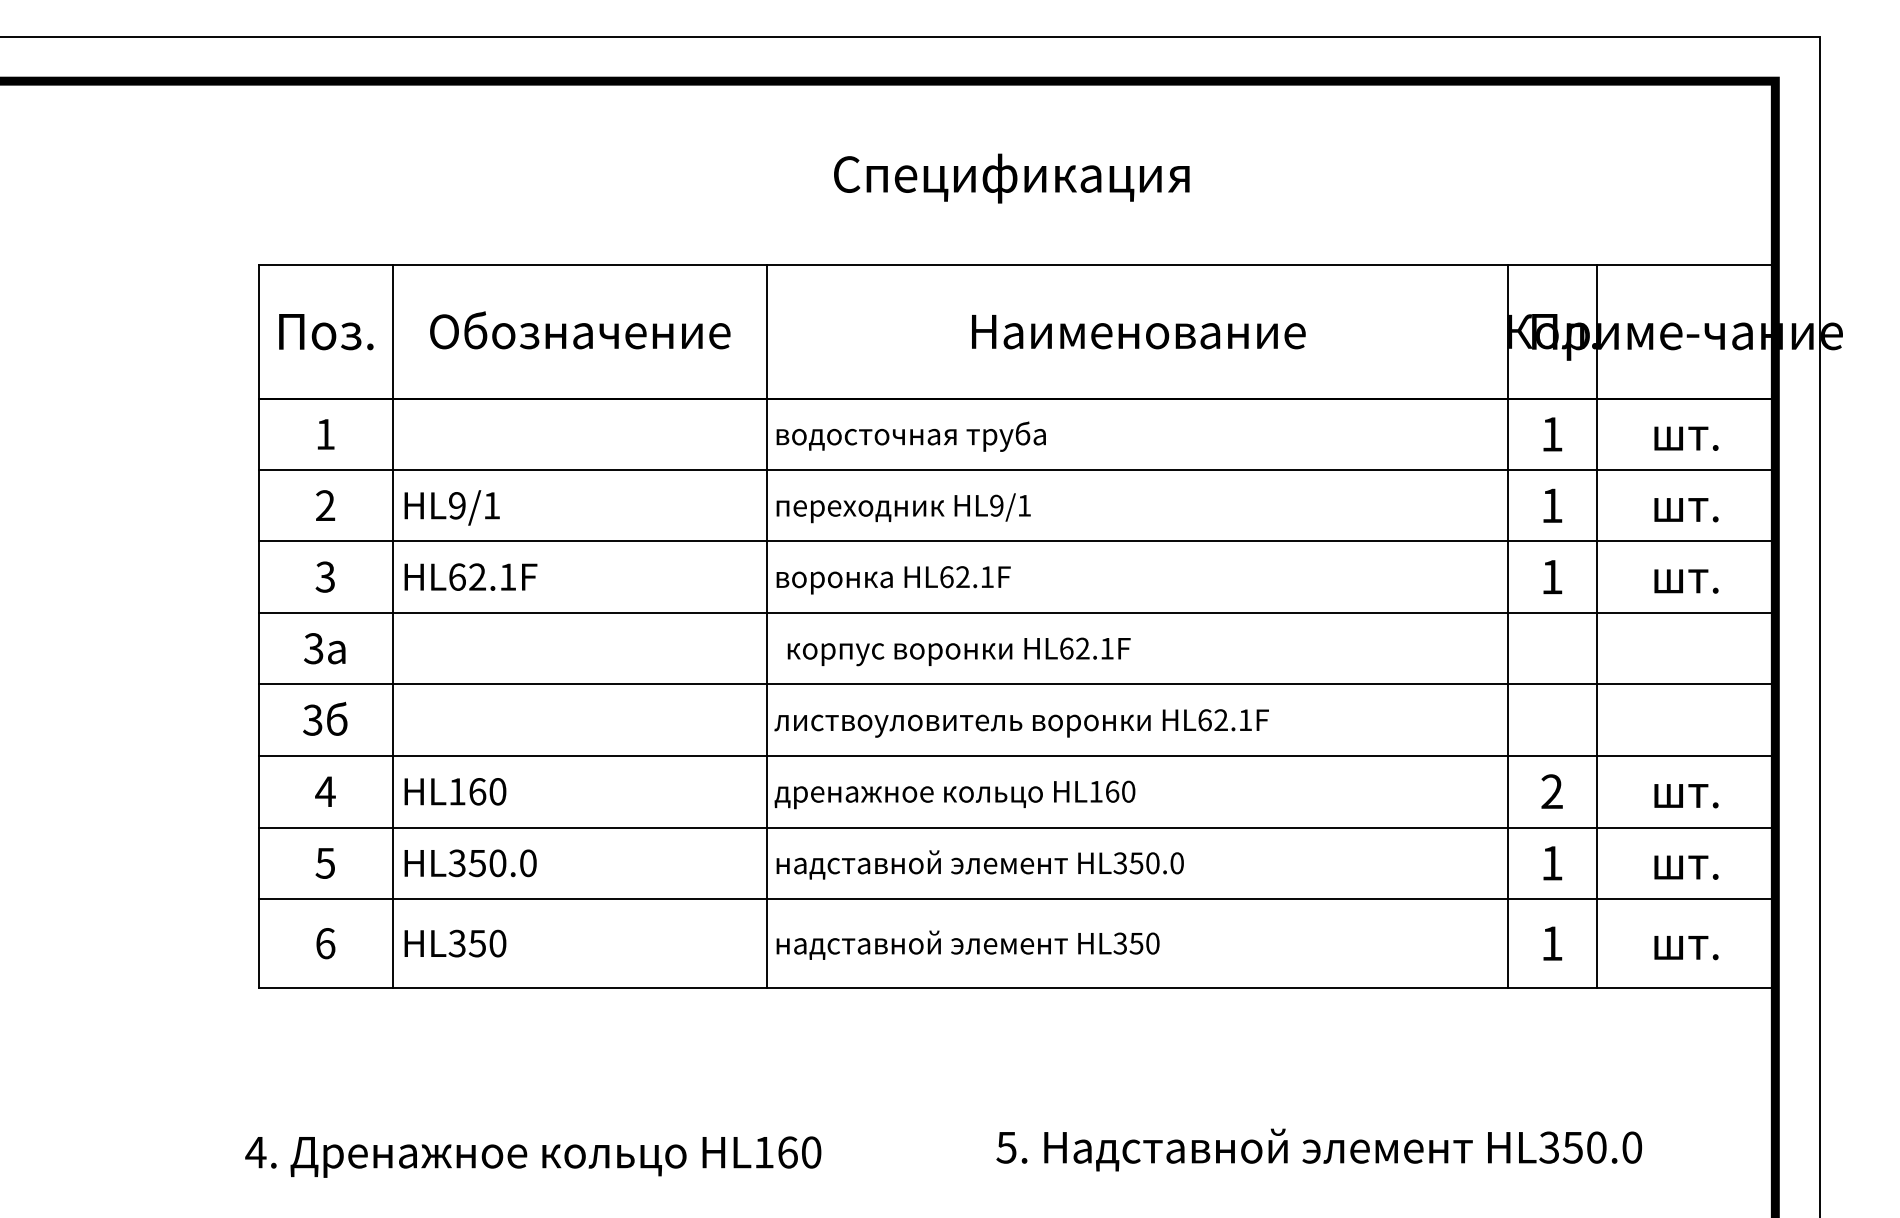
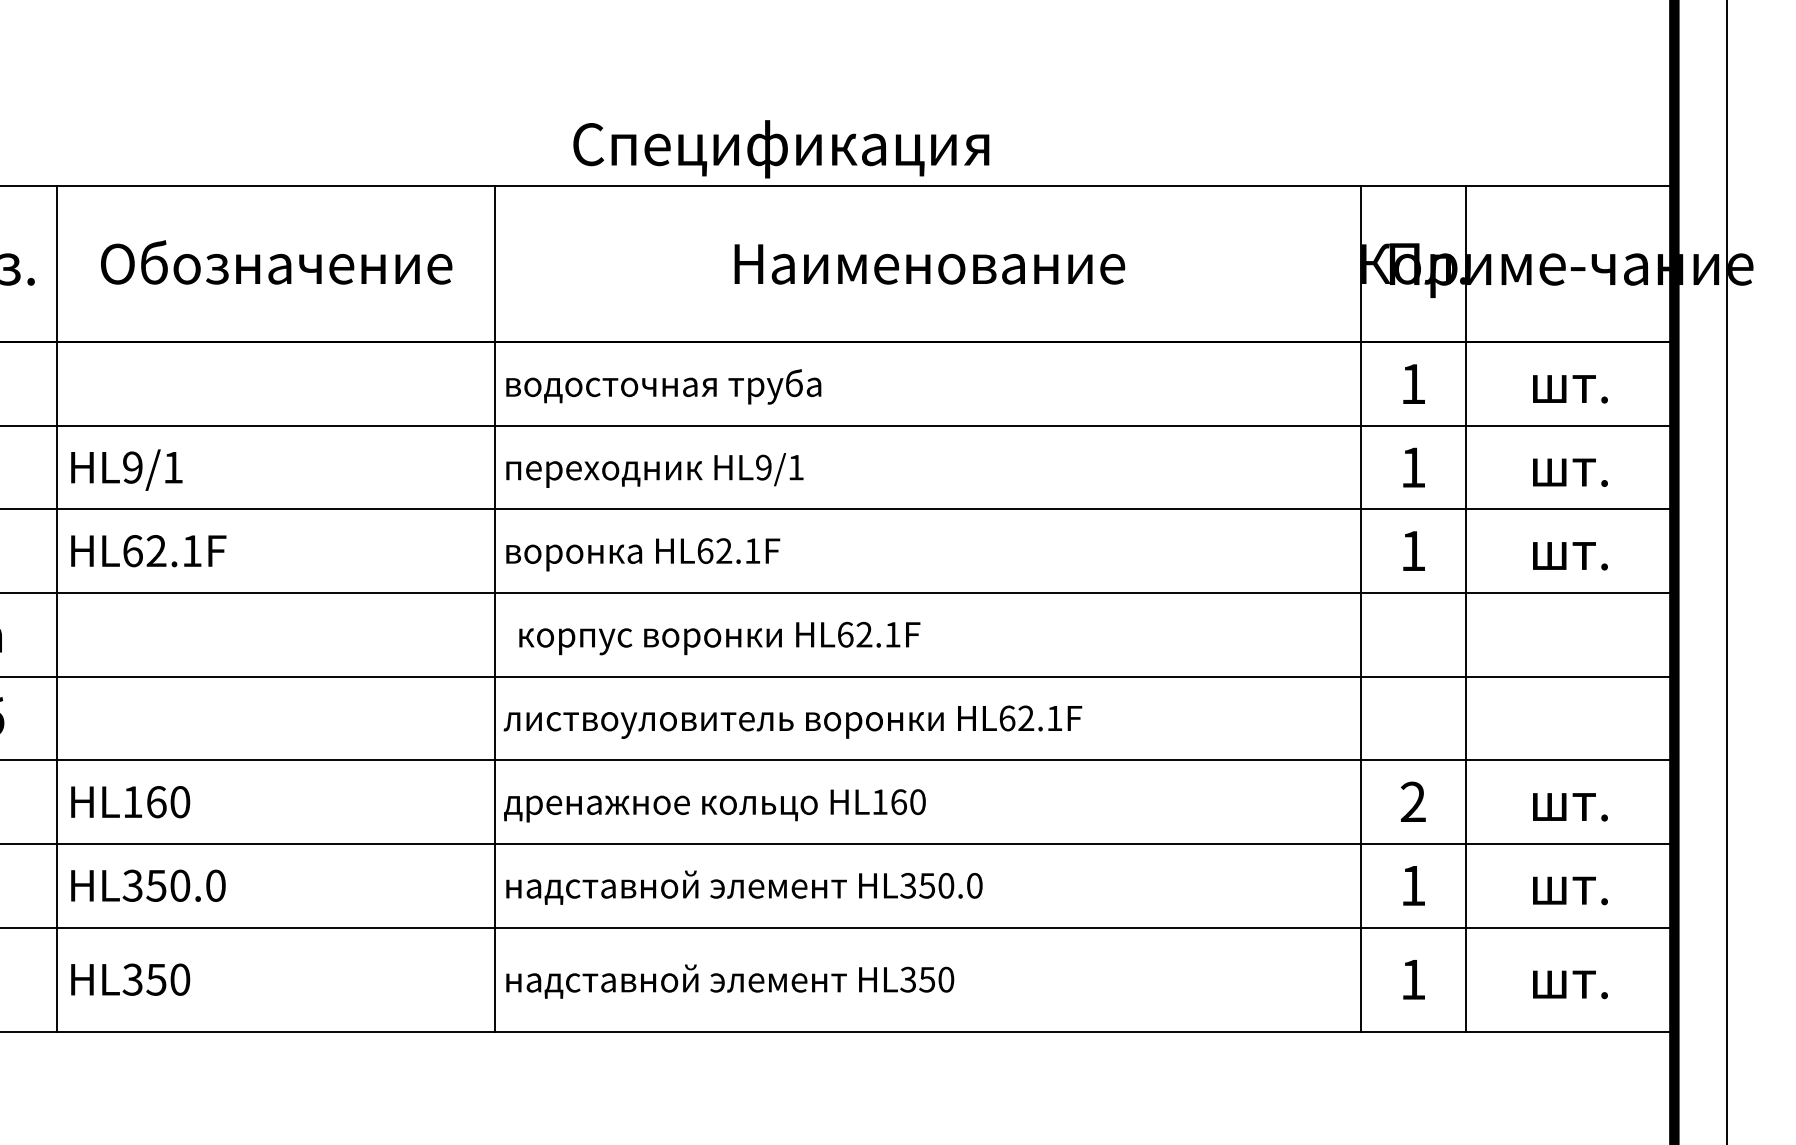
text: (1011, 178) -> (780, 149), moved

